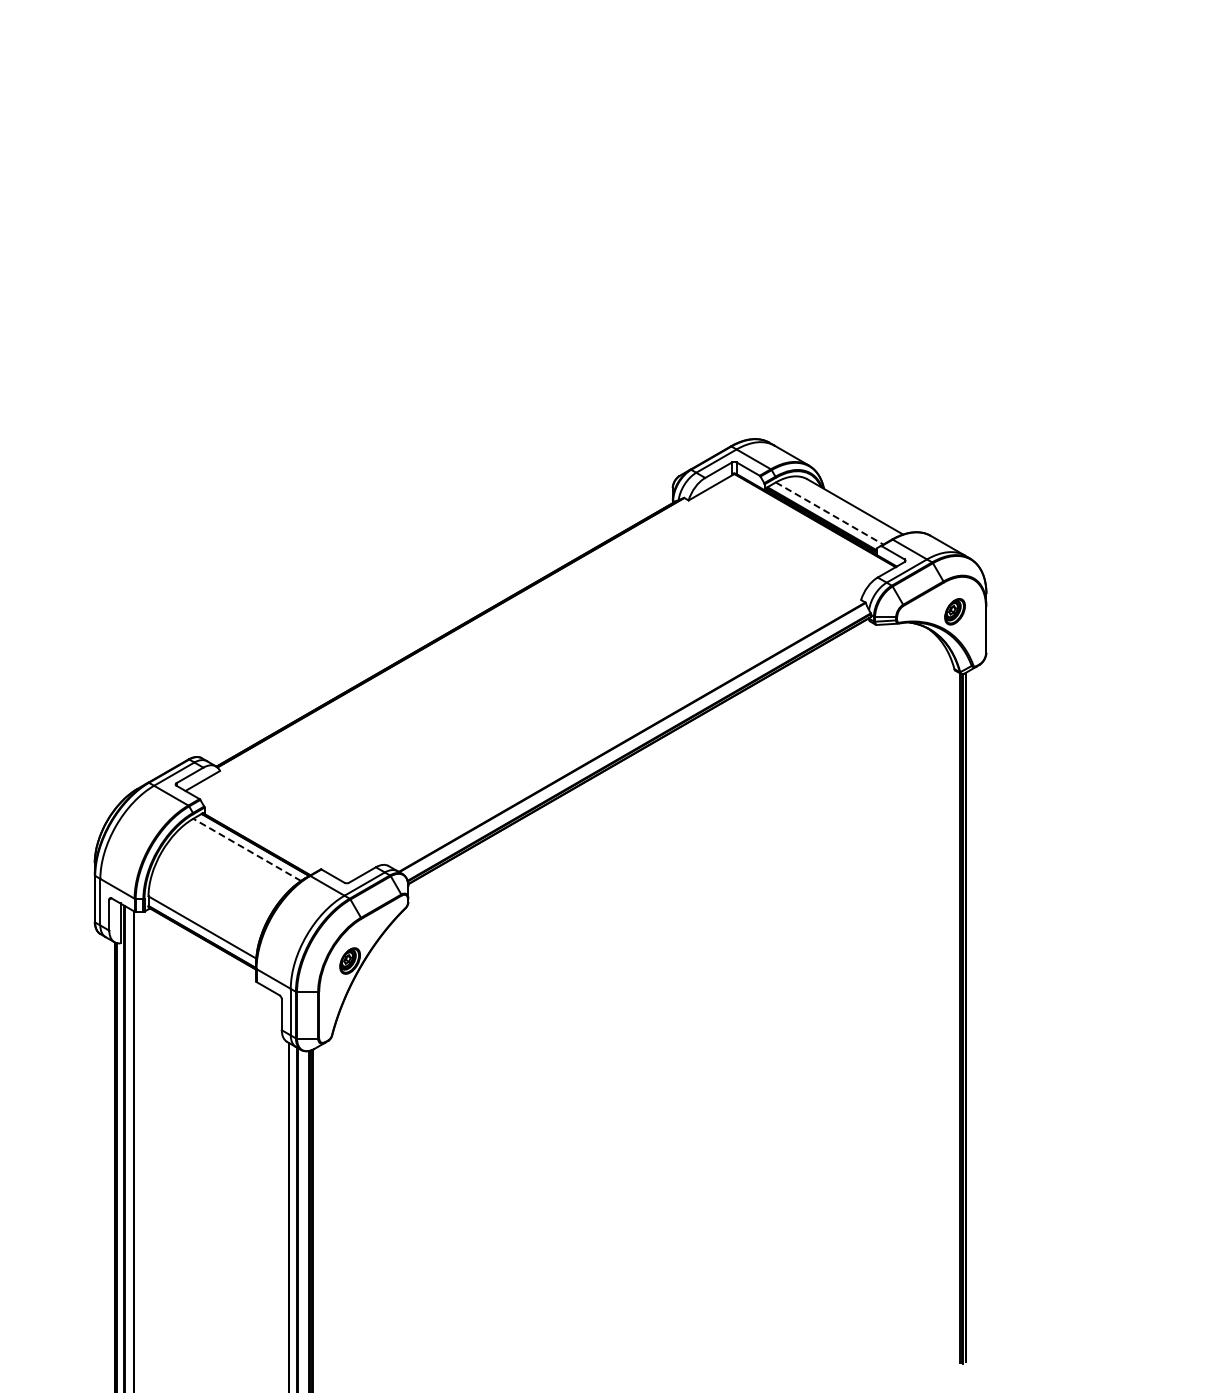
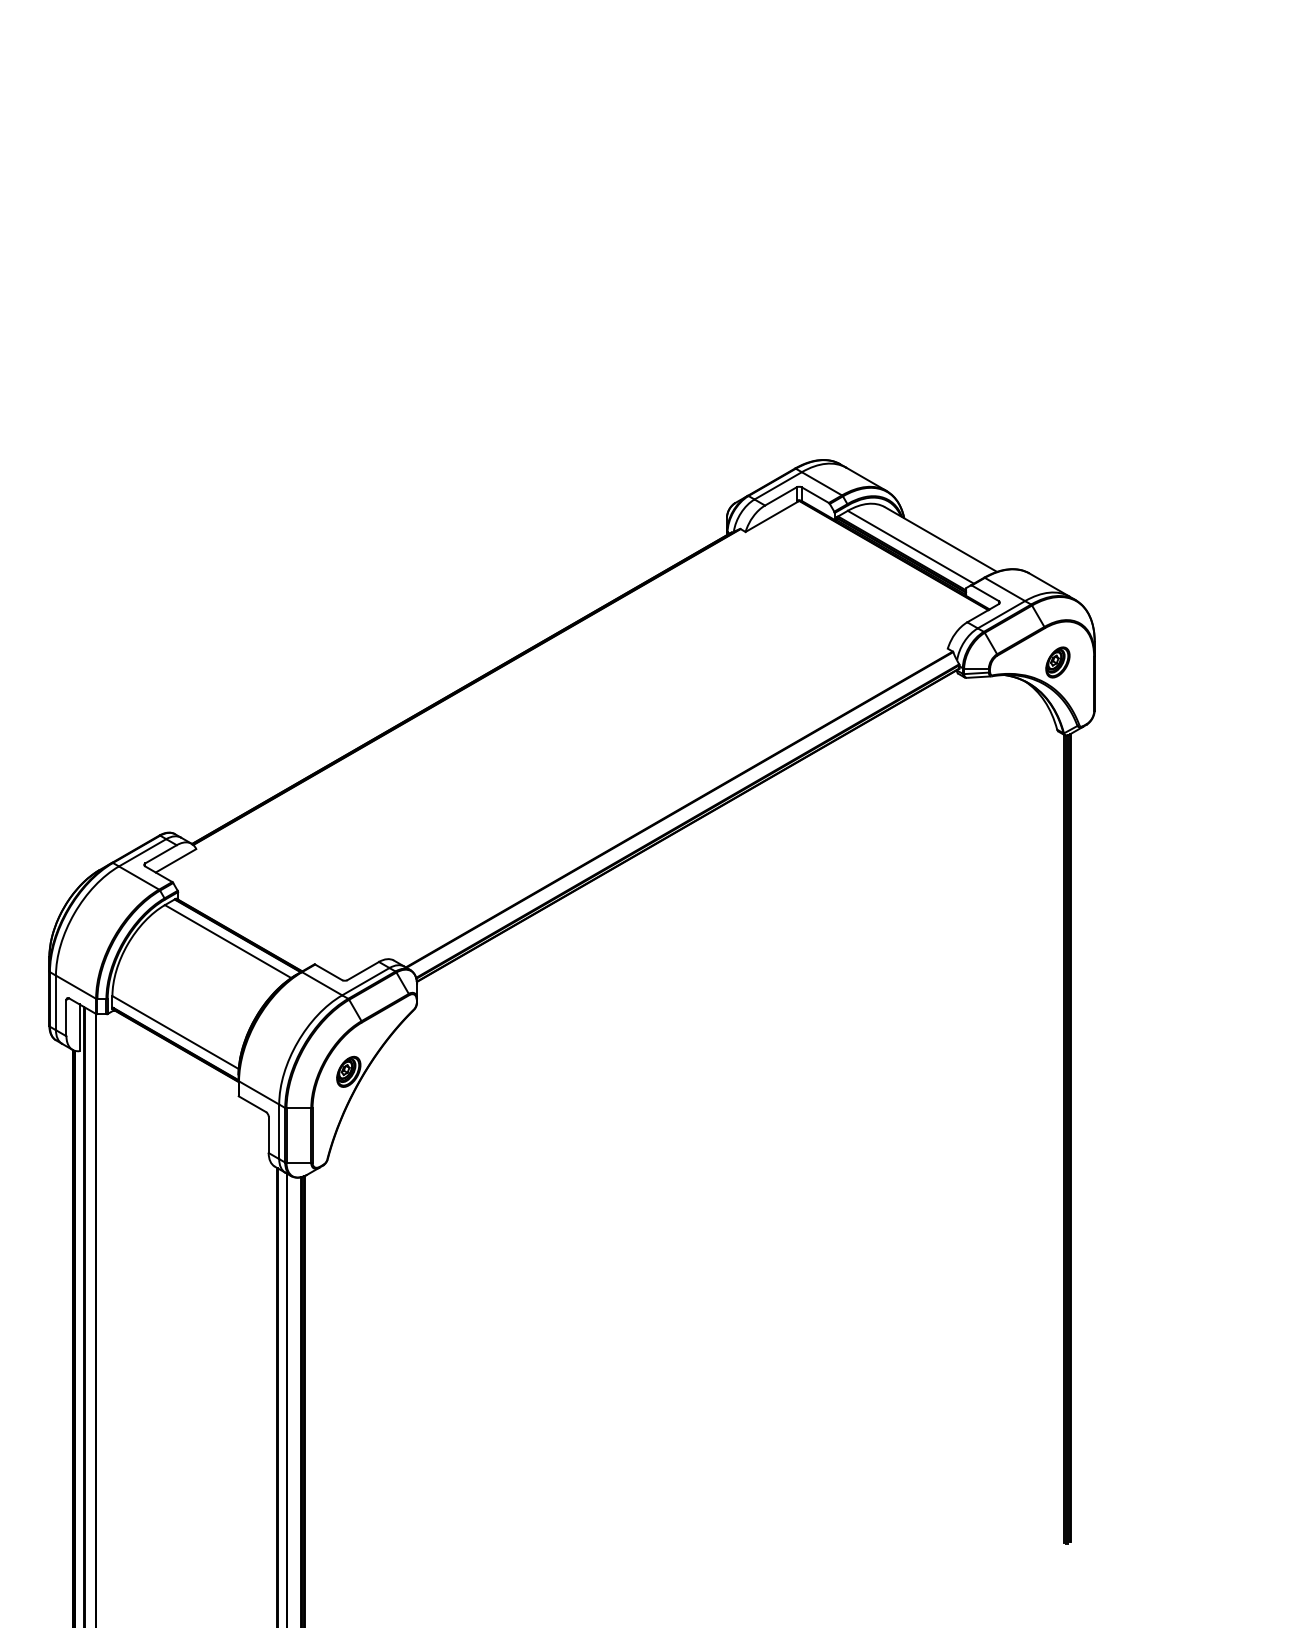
line: (830, 513) -> (911, 547), dashed -> solid
line: (246, 849) -> (227, 941), dashed -> solid

